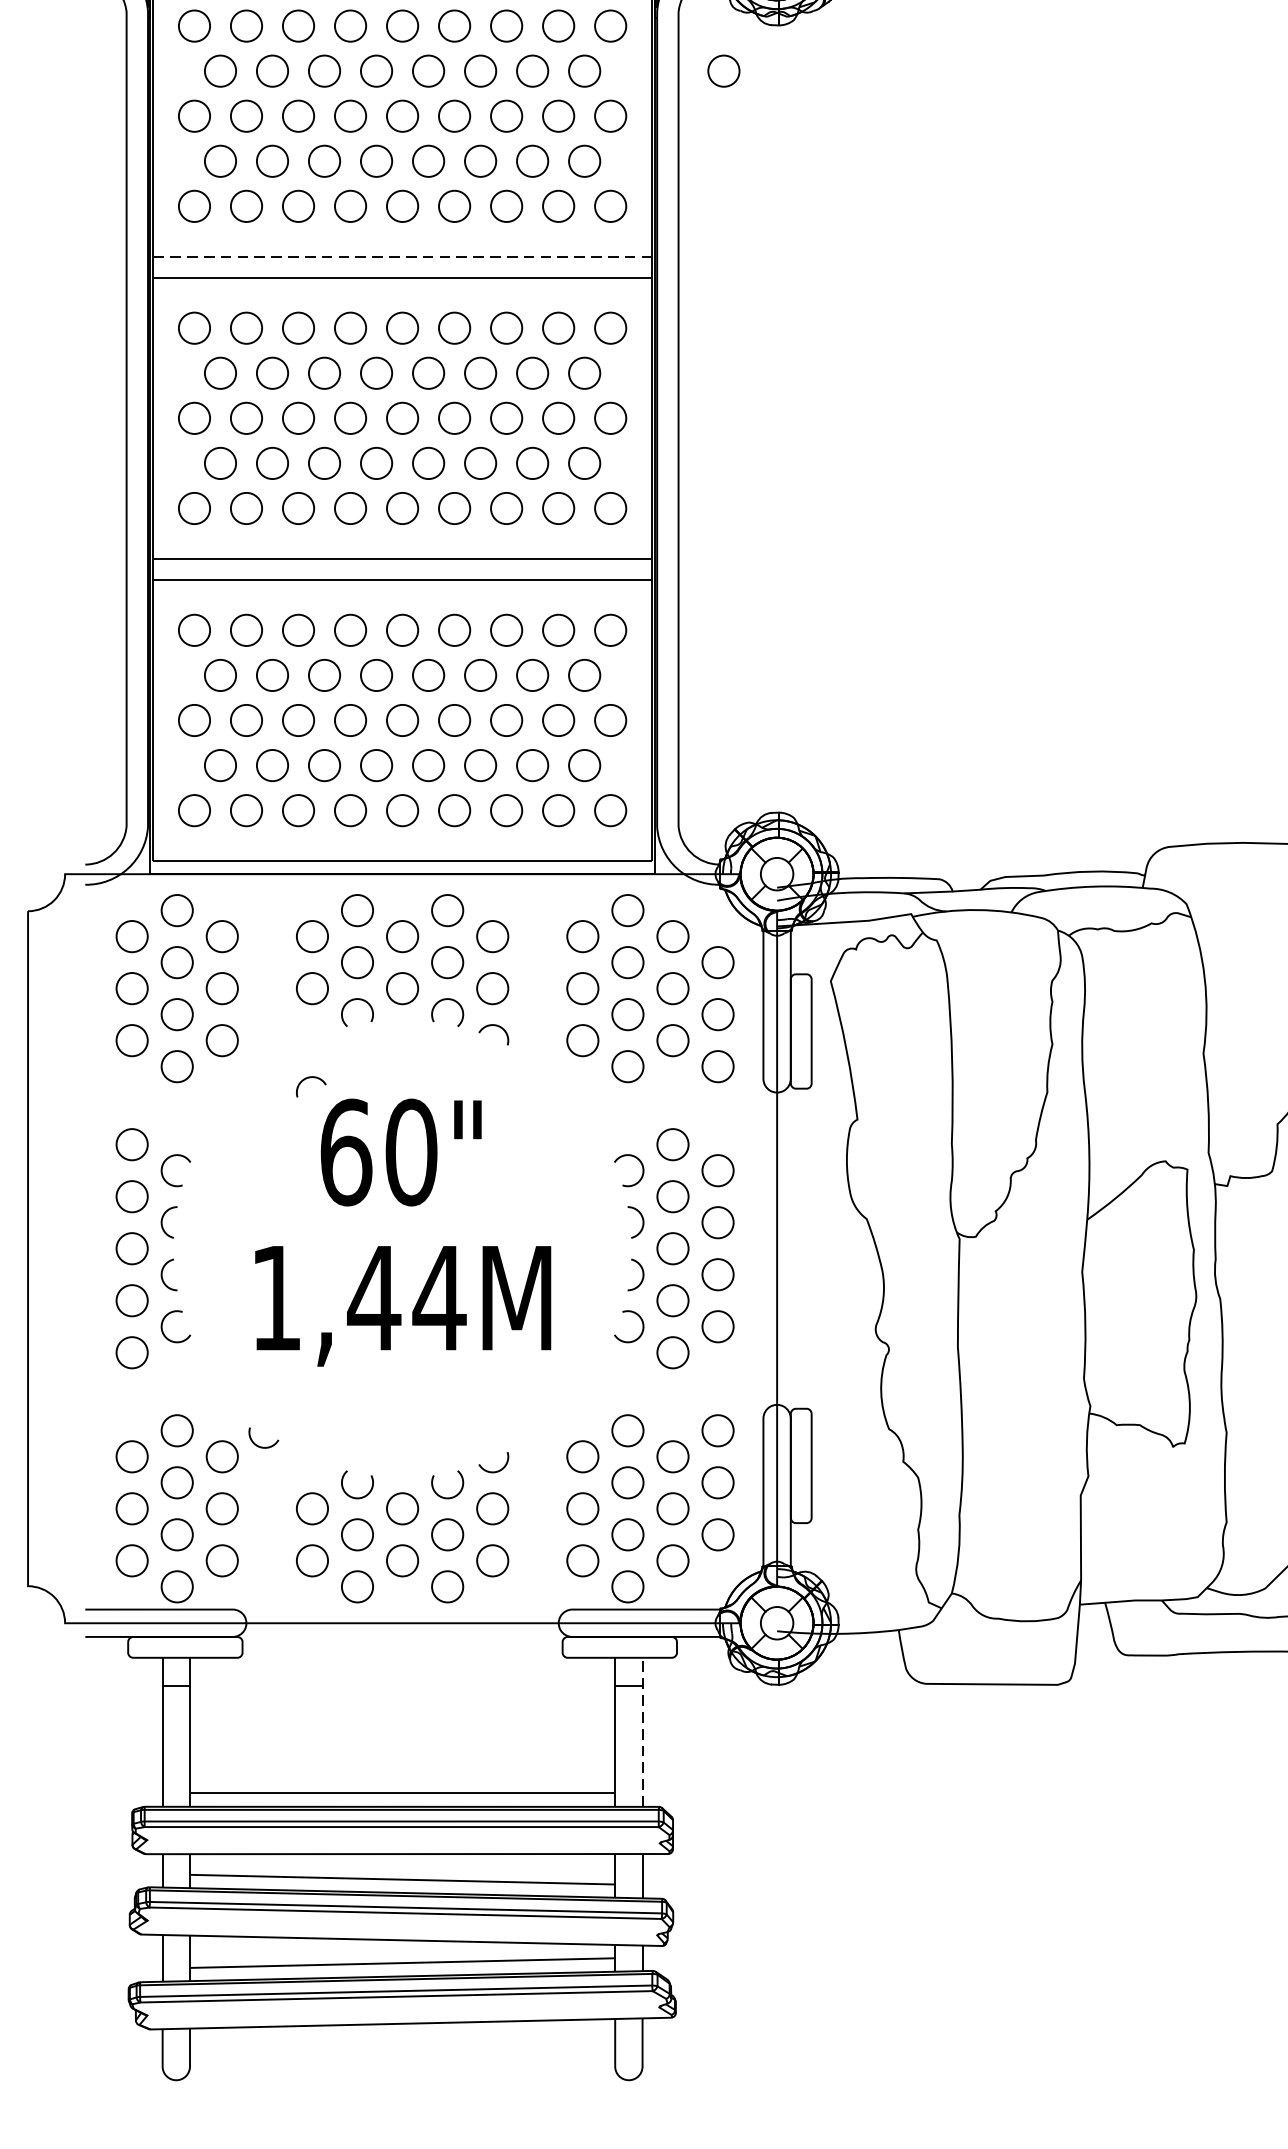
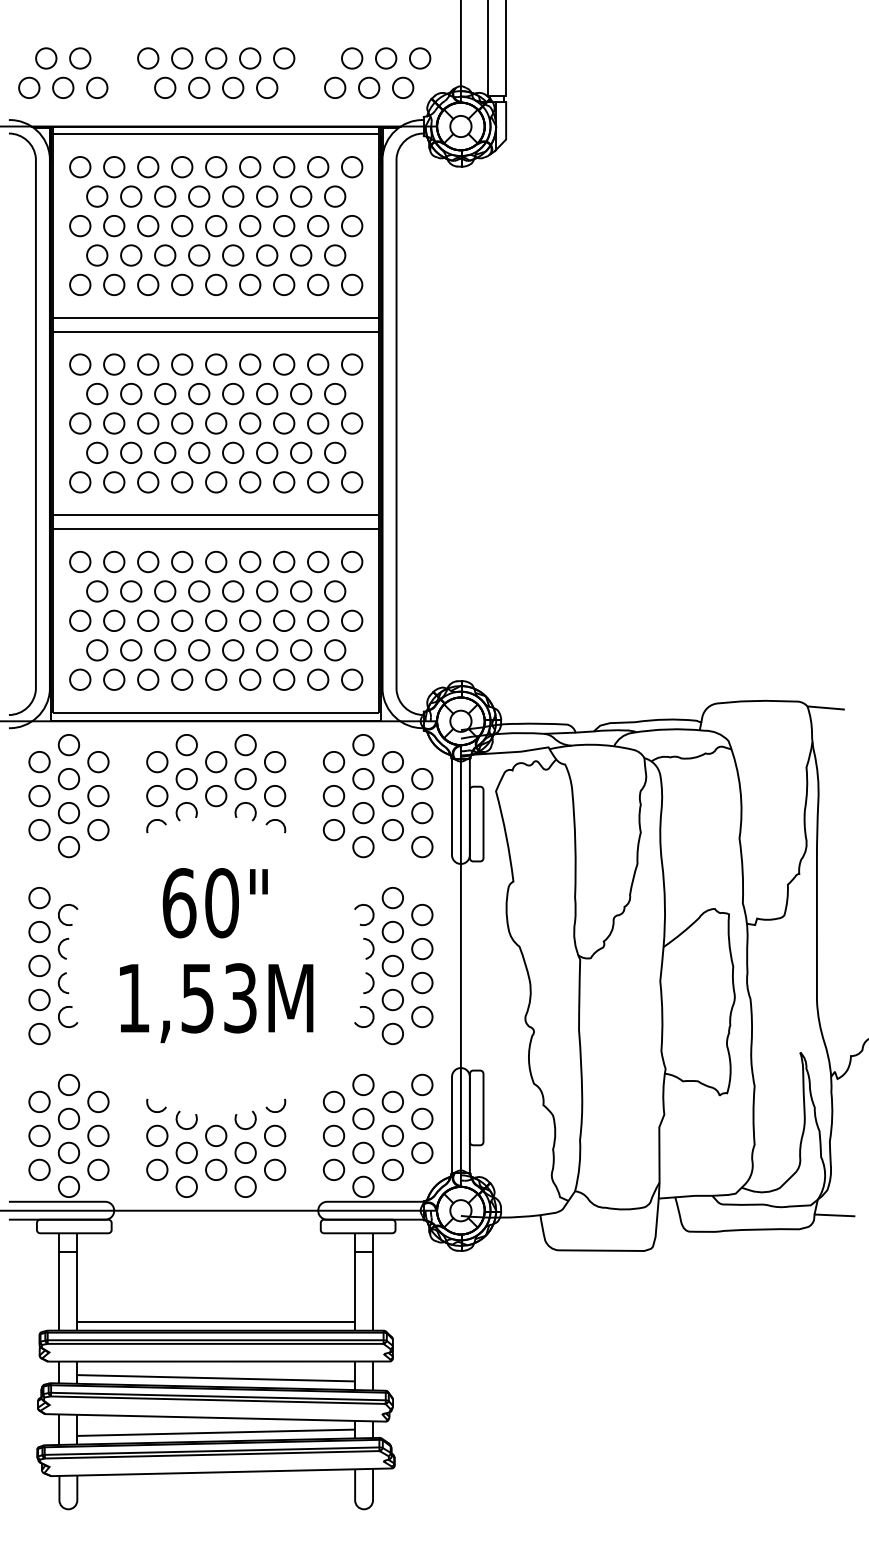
circle: (724, 70) -> (426, 196), removed
line: (401, 257) -> (215, 318), dashed -> solid
arc: (308, 1079) -> (154, 821), moved
text: (406, 1298) -> (218, 998), 1,44M -> 1,53M
arc: (260, 1445) -> (154, 1110), moved
line: (643, 1733) -> (373, 1282), dashed -> solid

